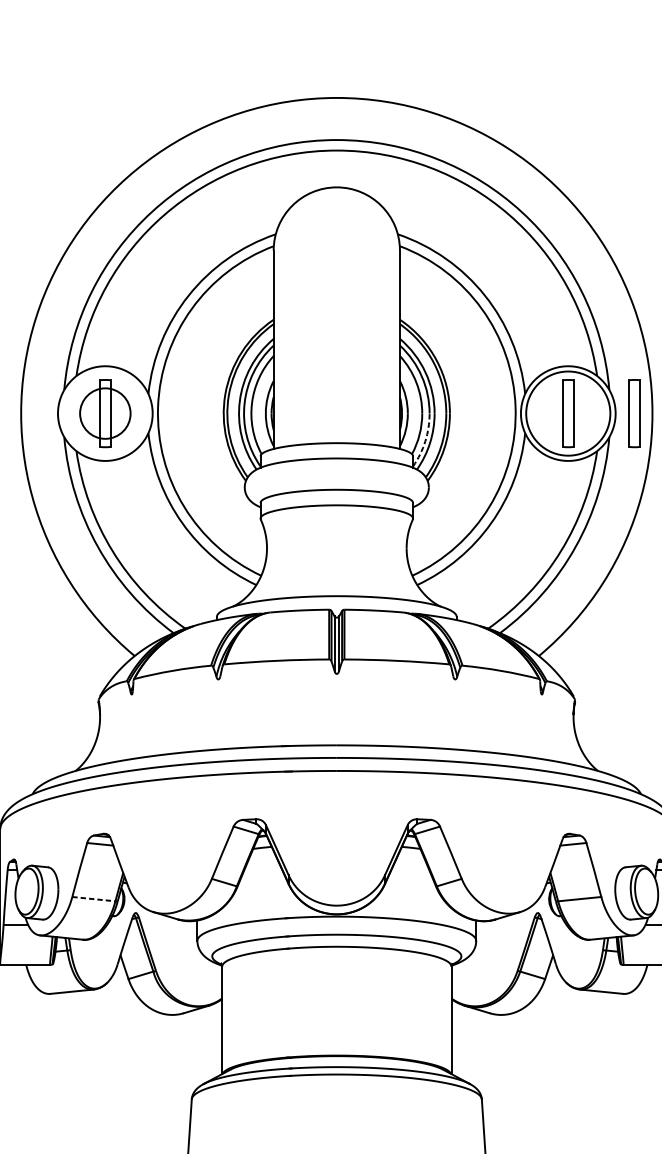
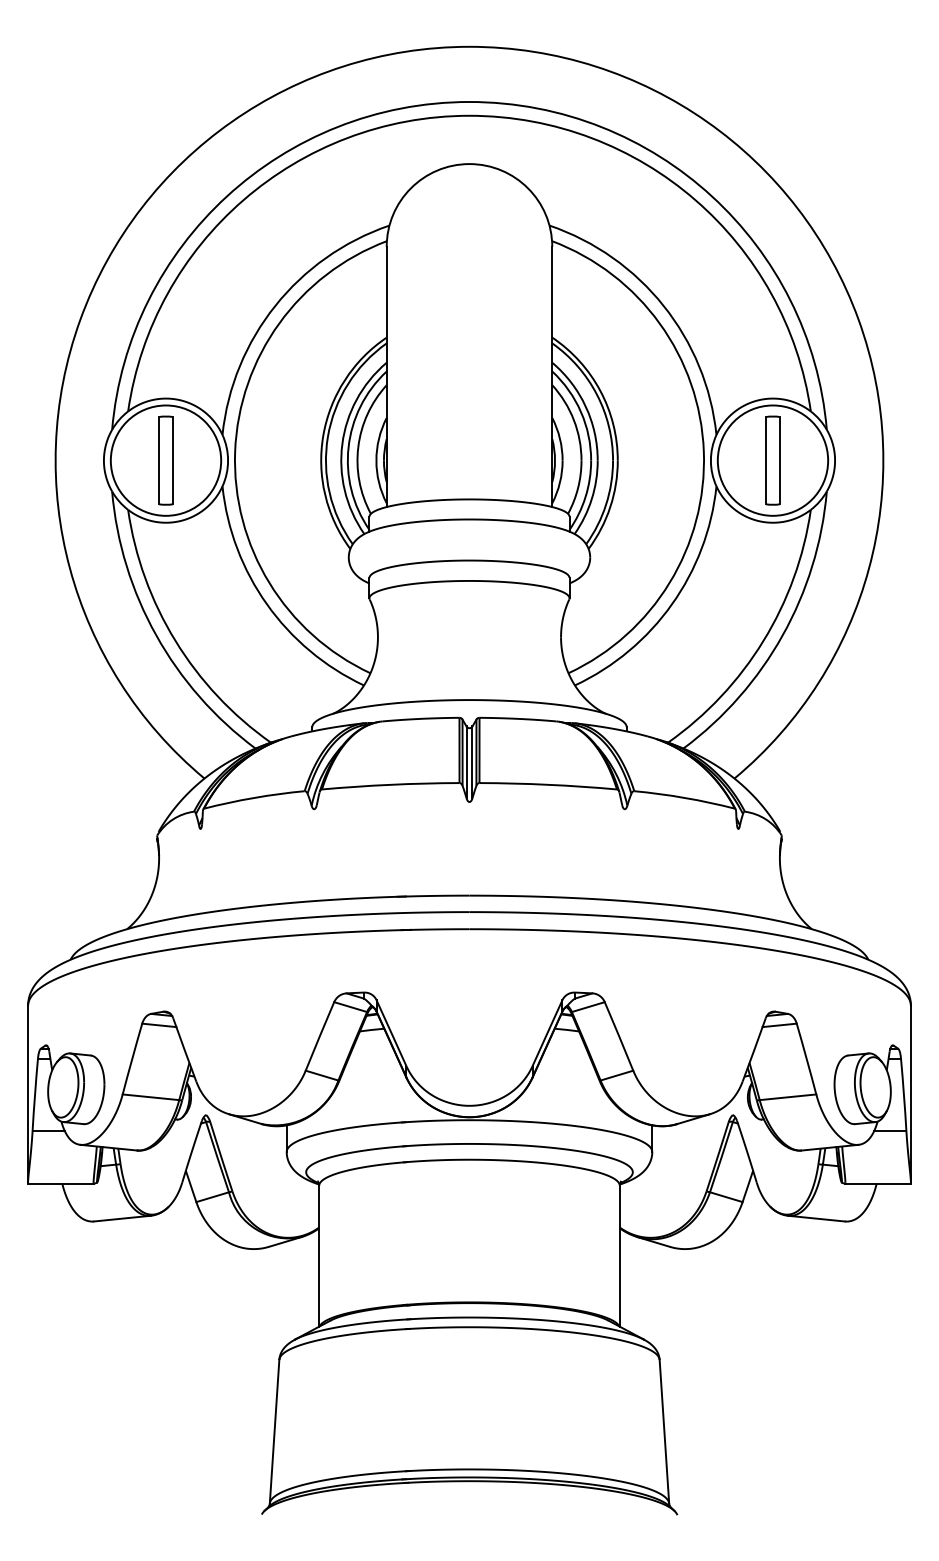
circle: (104, 413) -> (165, 460), size x1.67
part: (634, 413) -> (859, 460), removed
arc: (425, 440) -> (585, 496), dashed -> solid
line: (94, 899) -> (151, 1097), dashed -> solid

